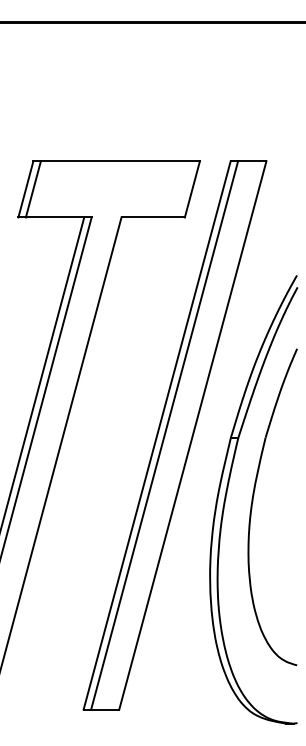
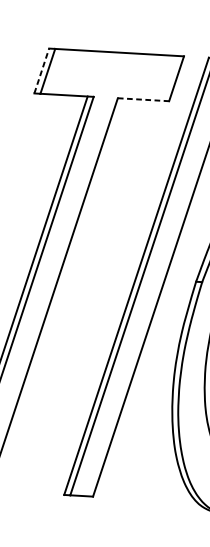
line: (26, 188) -> (42, 70), solid -> dashed
line: (153, 217) -> (143, 99), solid -> dashed

